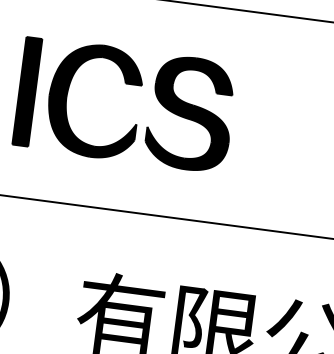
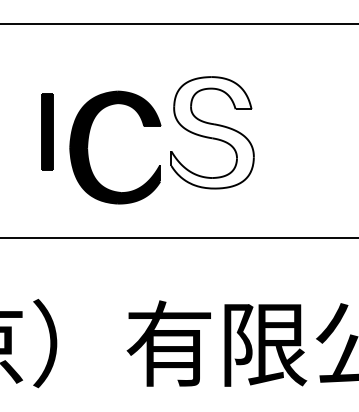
part: (27, 91) -> (47, 132), size x0.7
part: (67, 96) -> (88, 146), moved
fill: (190, 113) -> (212, 132), removed

